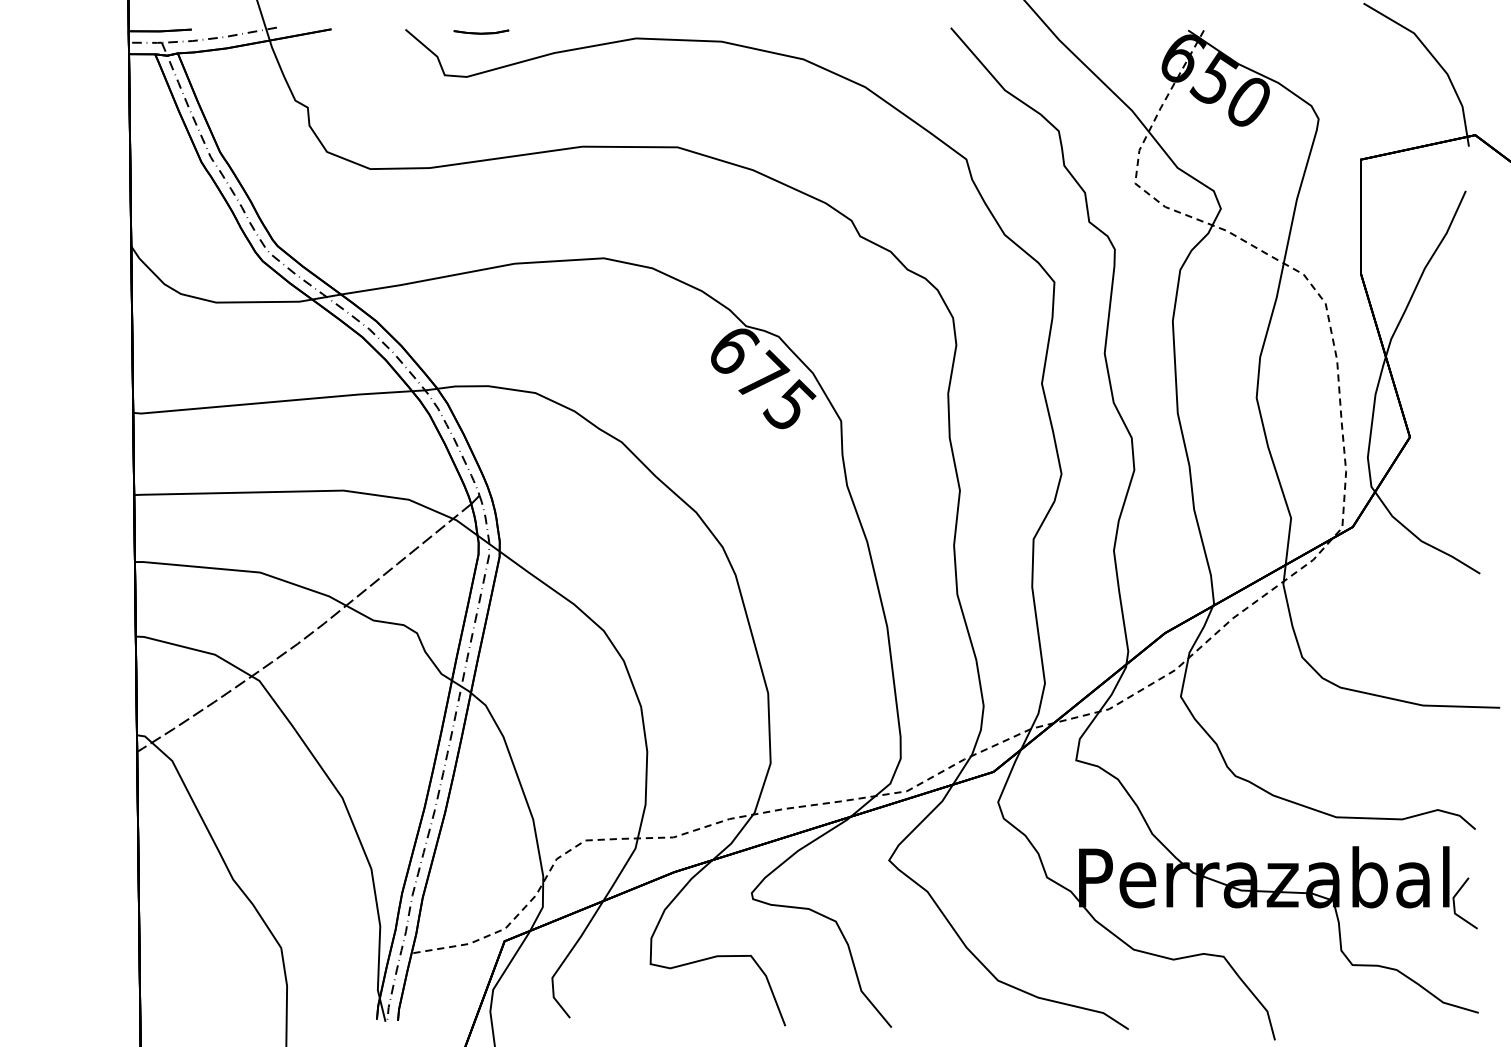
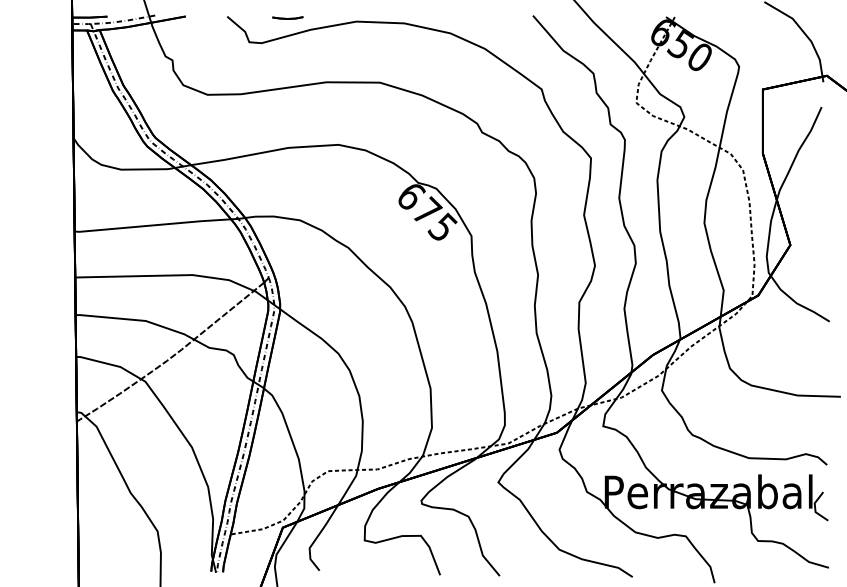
line: (480, 32) -> (287, 18), moved

